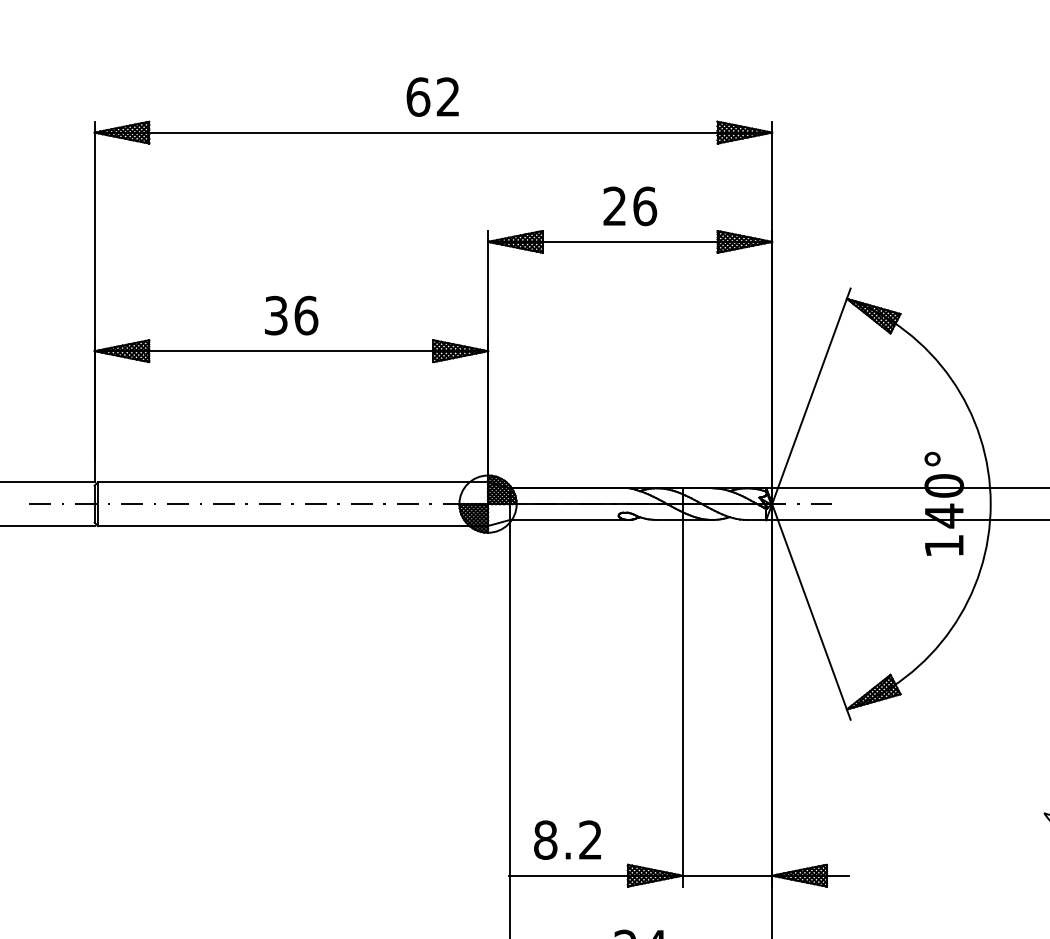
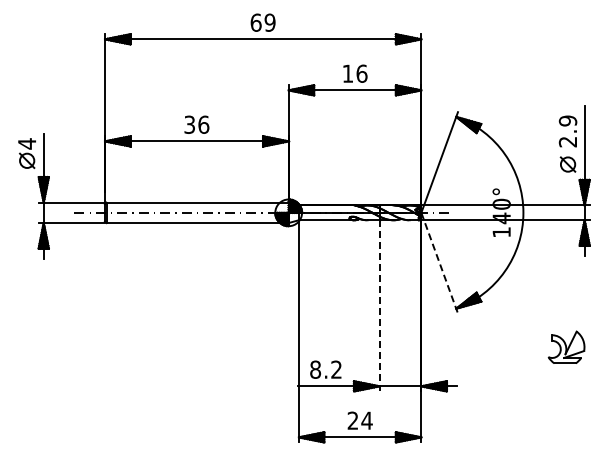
text: (446, 96) -> (269, 22), 62 -> 69
text: (613, 205) -> (347, 73), 26 -> 16
line: (811, 612) -> (439, 263), solid -> dashed
line: (682, 702) -> (379, 305), solid -> dashed

